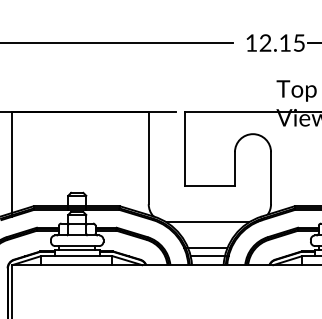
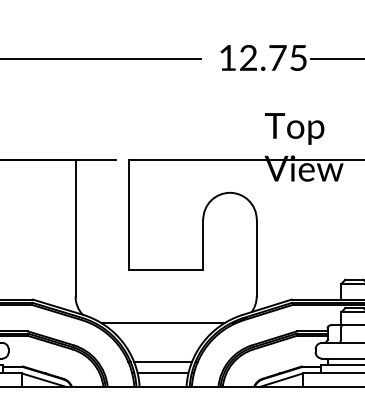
text: (285, 42) -> (278, 57), 12.15 -> 12.75

